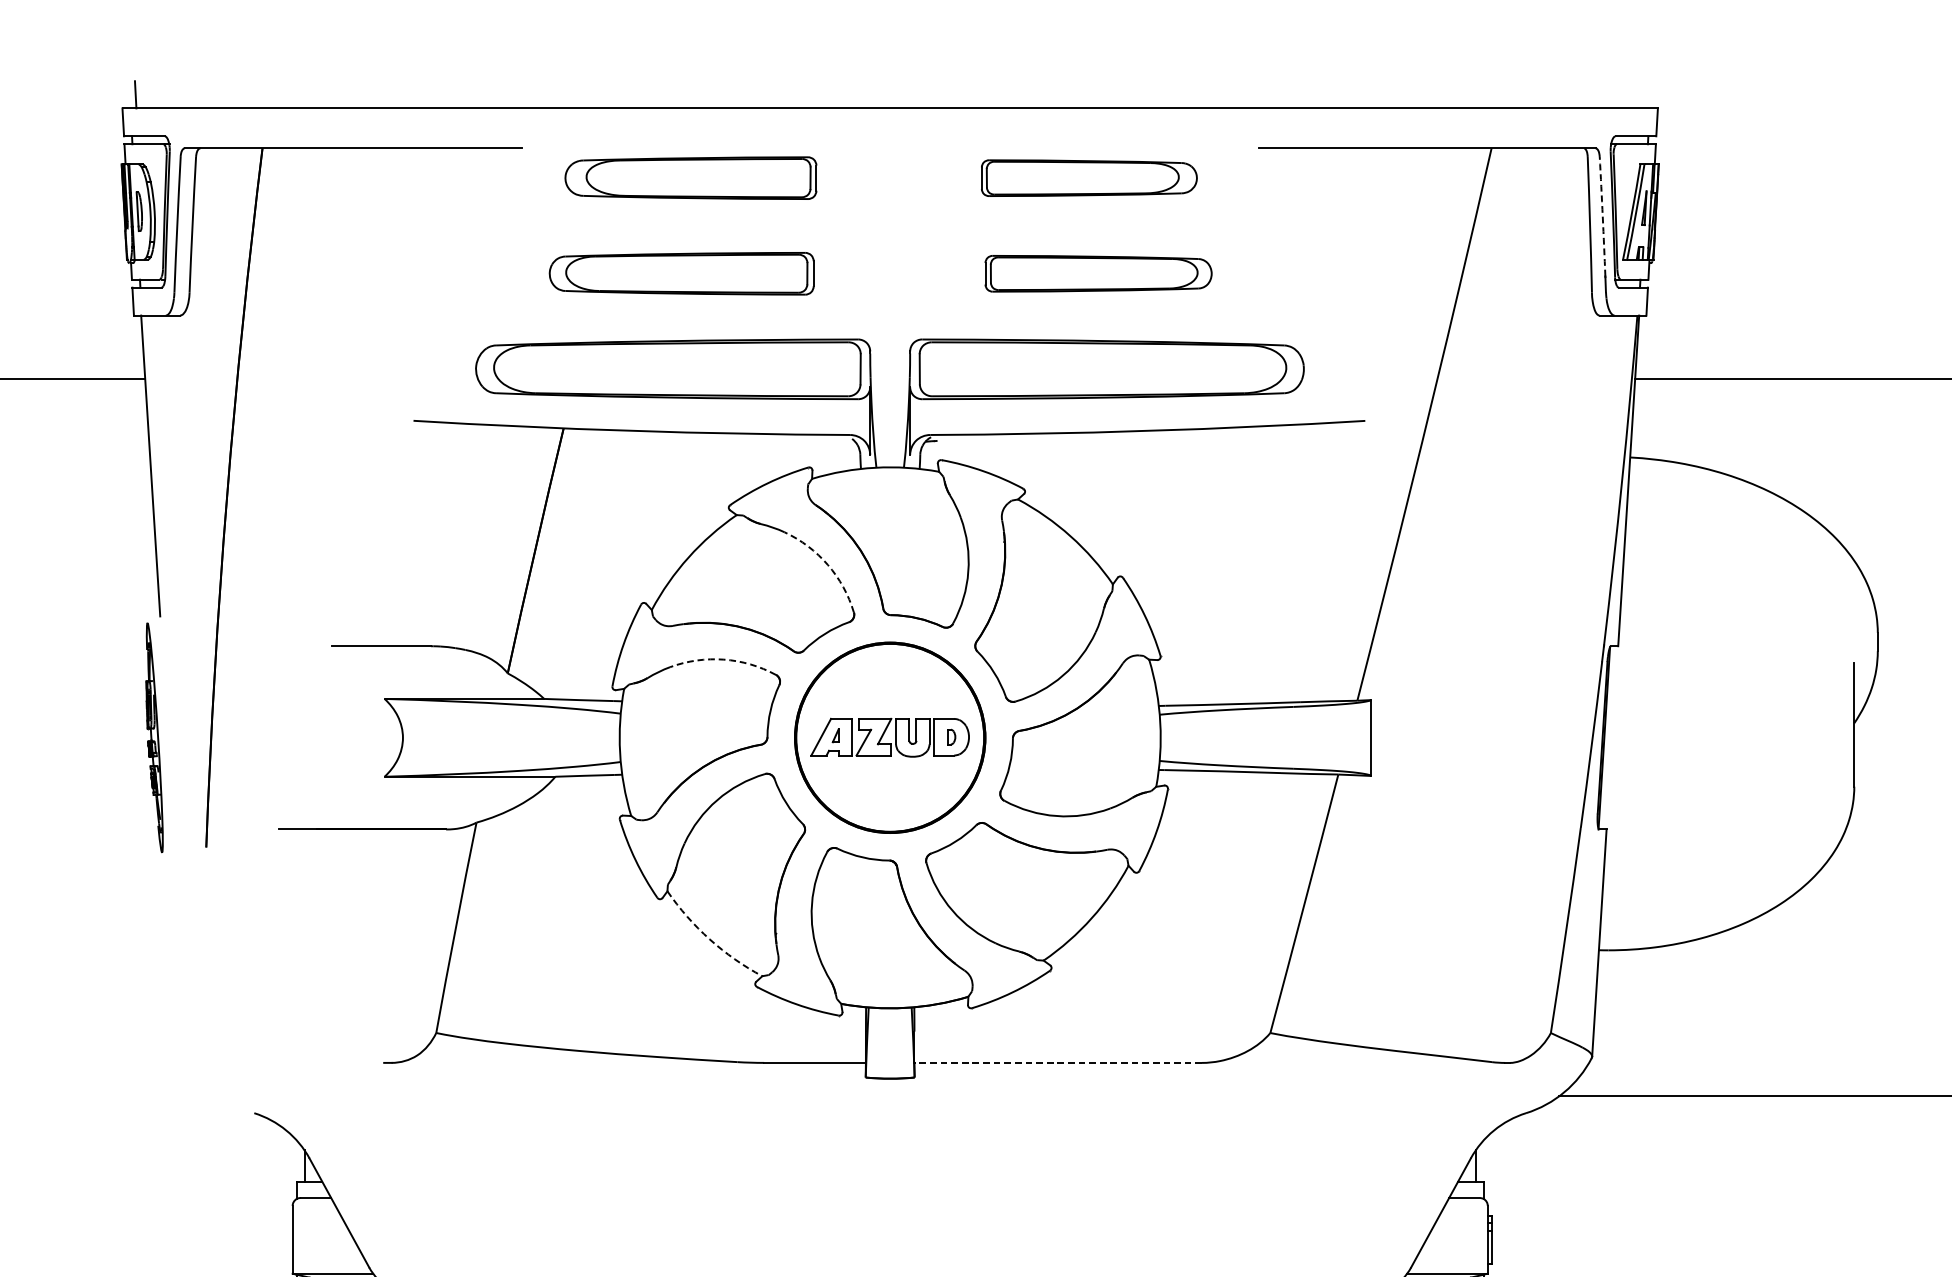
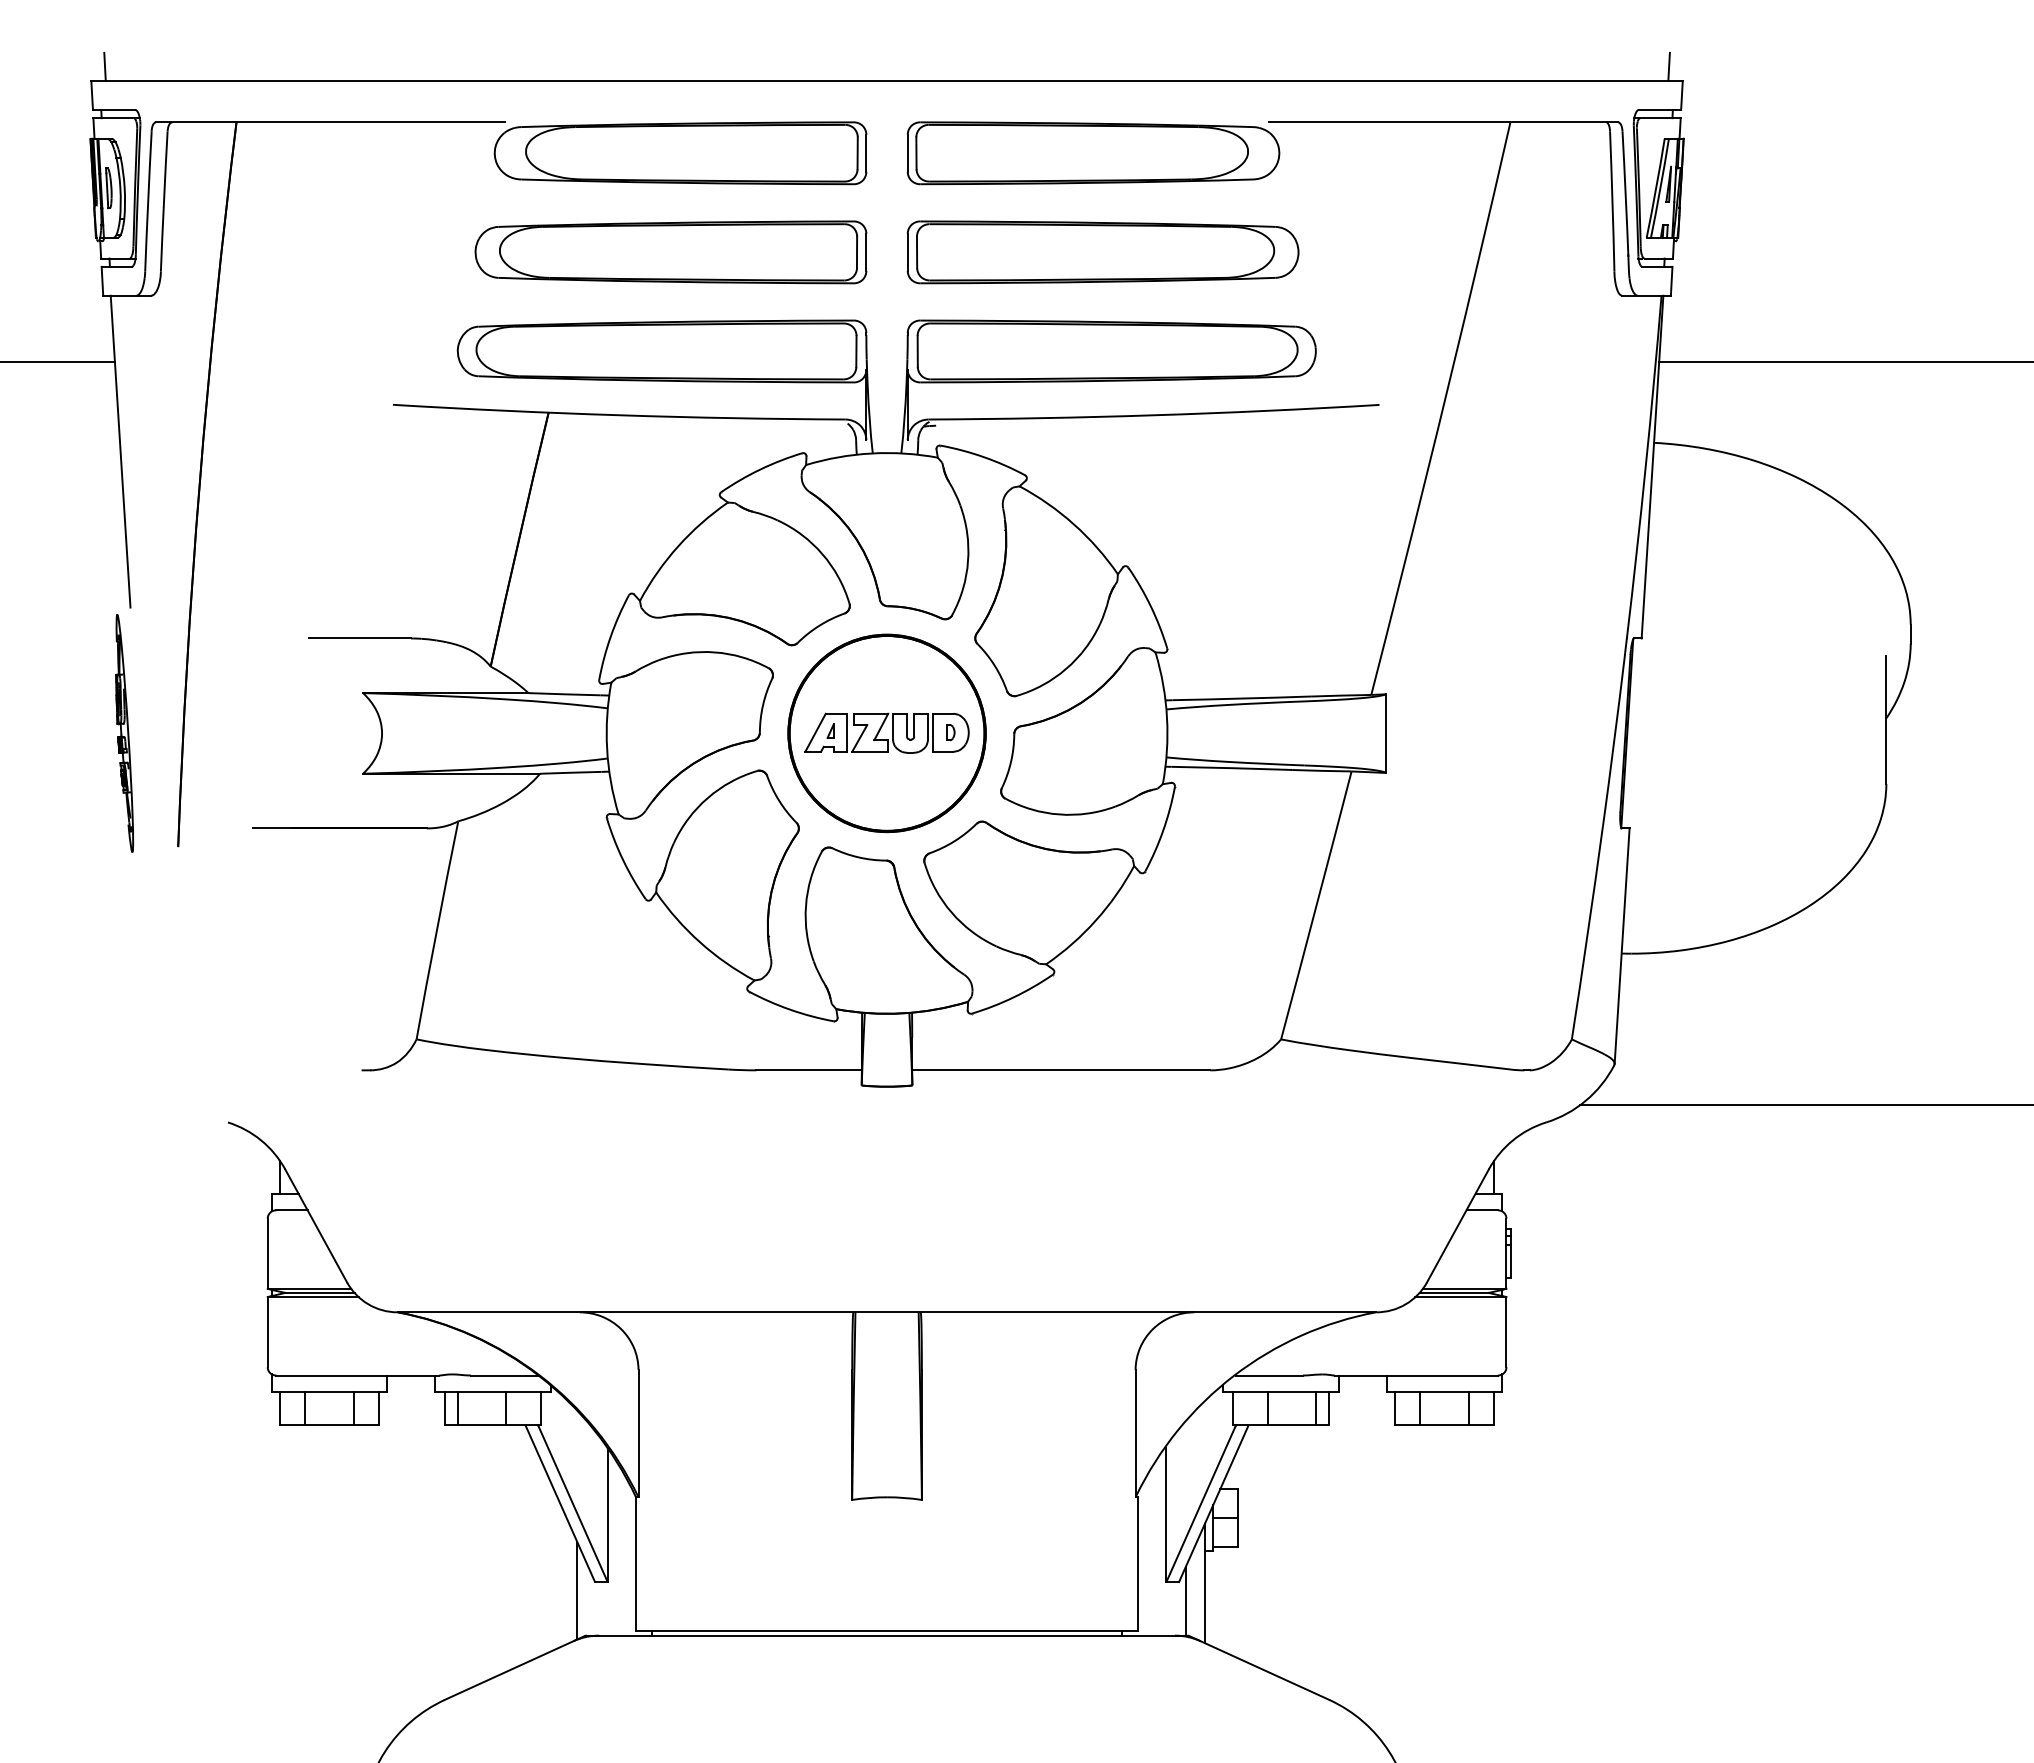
line: (1644, 94) -> (1668, 66), added
part: (690, 178) -> (680, 153), size x1.43
part: (1089, 178) -> (1093, 153), size x1.67
arc: (1602, 216) -> (1625, 193), dashed -> solid
part: (681, 273) -> (670, 252), size x1.43
part: (1098, 273) -> (1102, 252), size x1.67
arc: (827, 565) -> (822, 554), dashed -> solid
arc: (723, 659) -> (714, 652), dashed -> solid
arc: (710, 939) -> (700, 942), dashed -> solid
line: (1057, 1063) -> (1060, 1070), dashed -> solid

